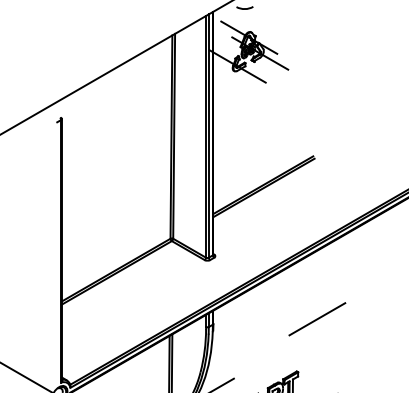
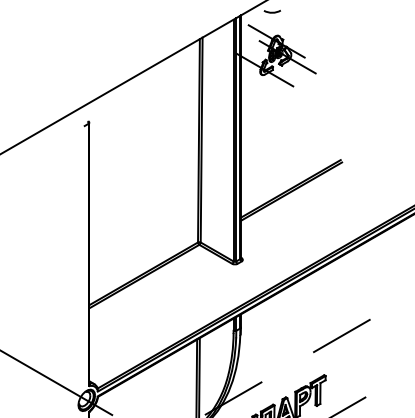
line: (317, 319) -> (341, 336), moved

